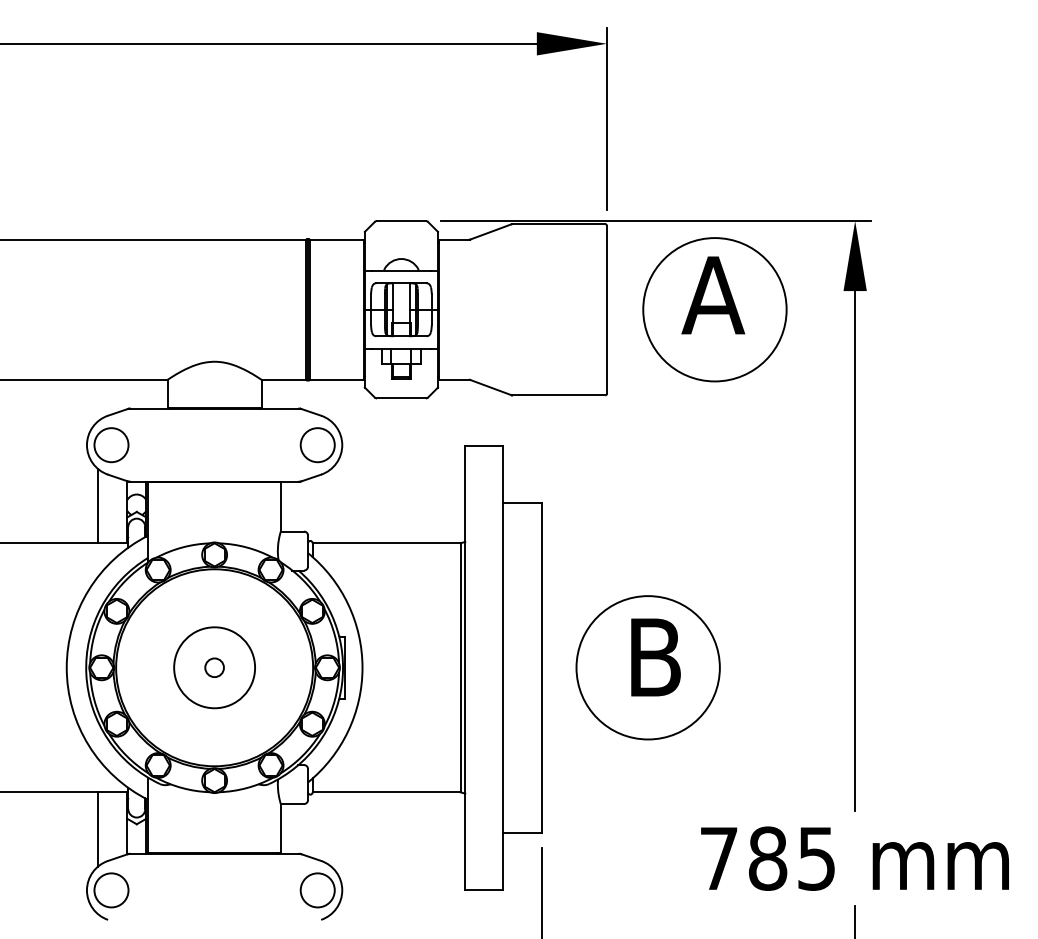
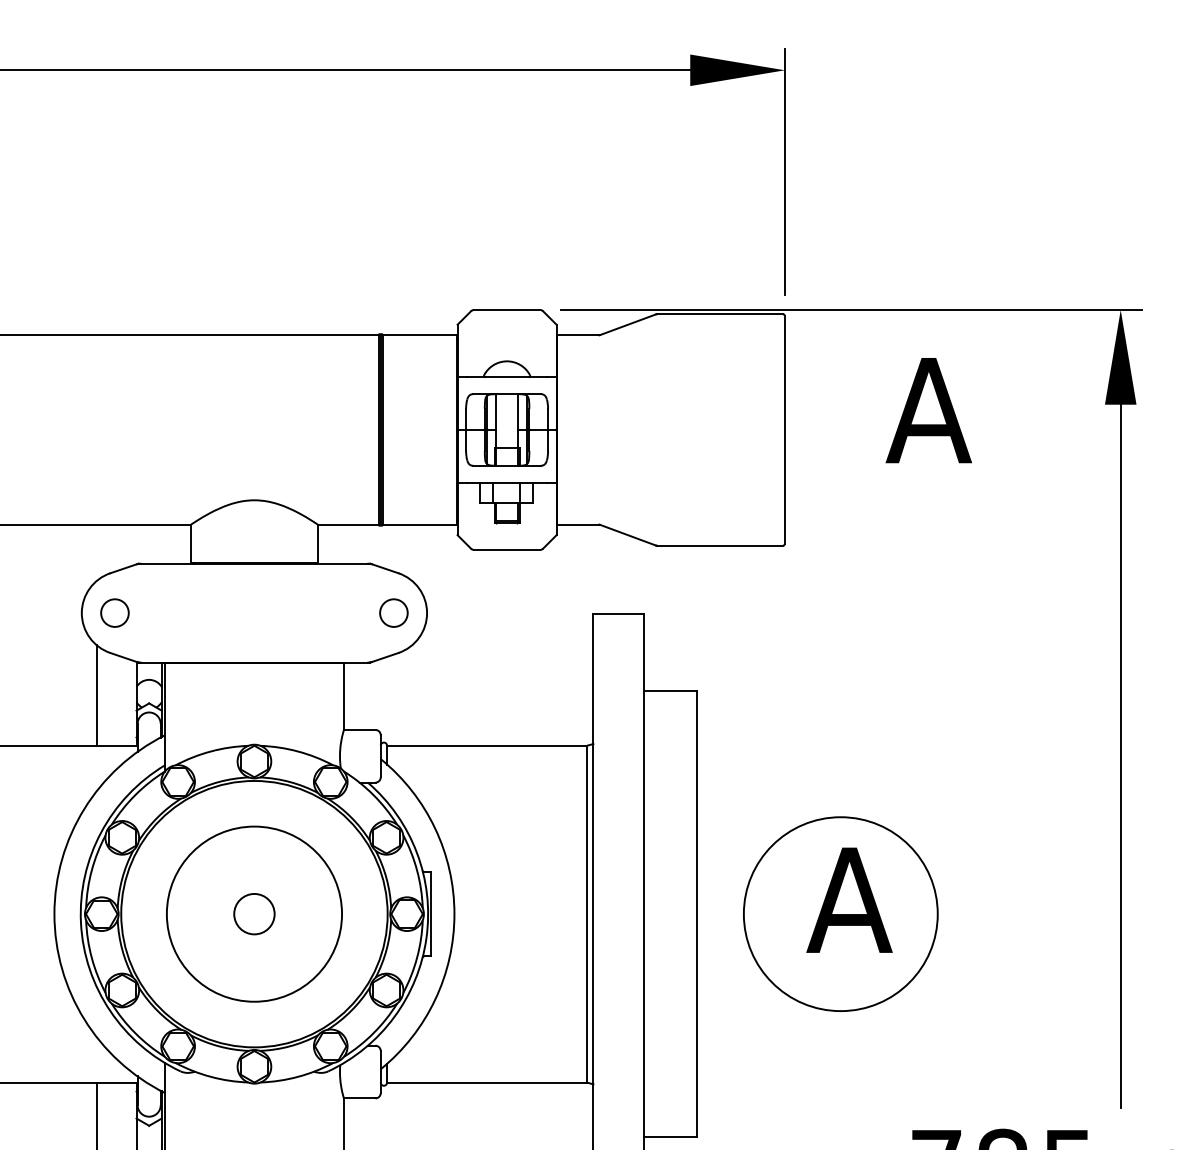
circle: (714, 309) -> (930, 429), removed
circle: (111, 445) -> (114, 613), size x0.6
circle: (317, 445) -> (393, 613), size x0.6
text: (654, 657) -> (849, 900), B -> A
circle: (214, 667) -> (254, 913), size x1.6
circle: (214, 667) -> (254, 913), size x1.6

